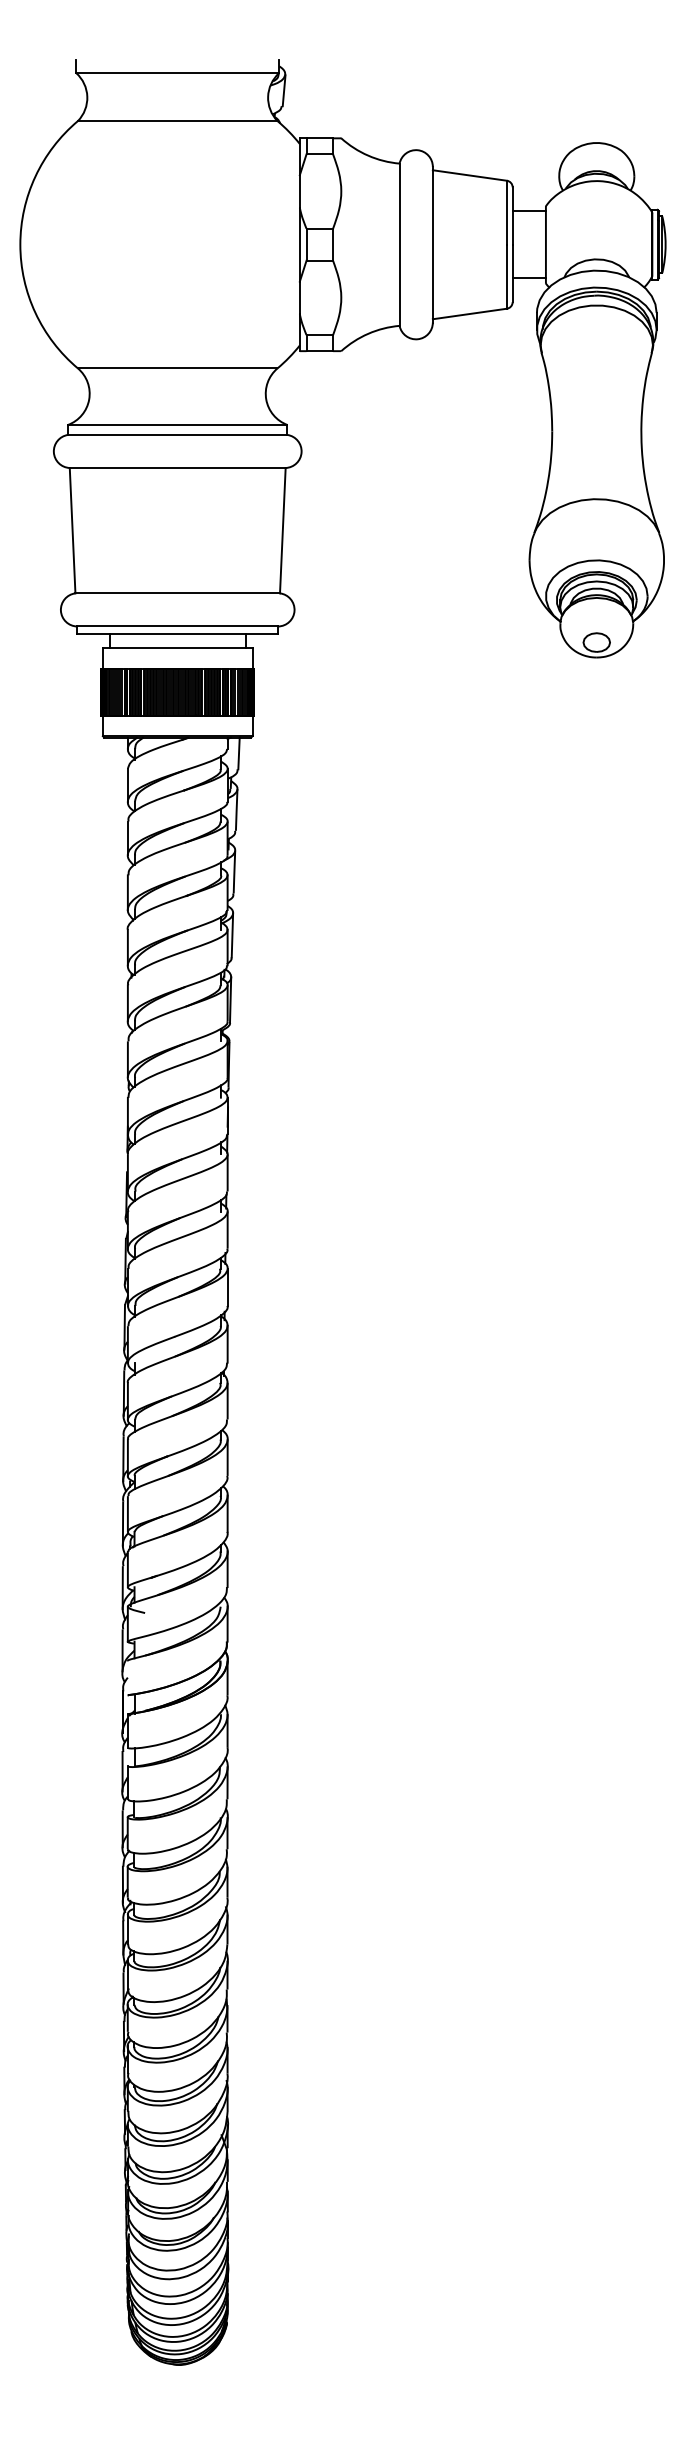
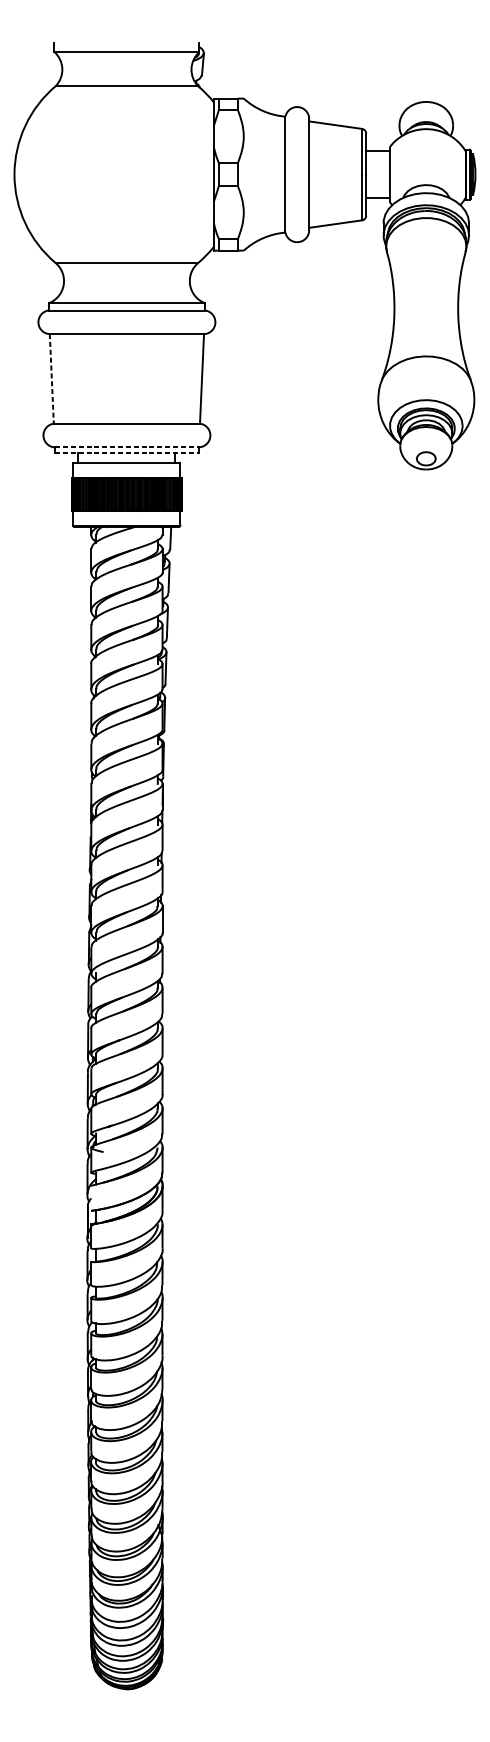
line: (72, 530) -> (51, 378), solid -> dashed
line: (178, 626) -> (127, 447), solid -> dashed
line: (178, 634) -> (127, 453), solid -> dashed

